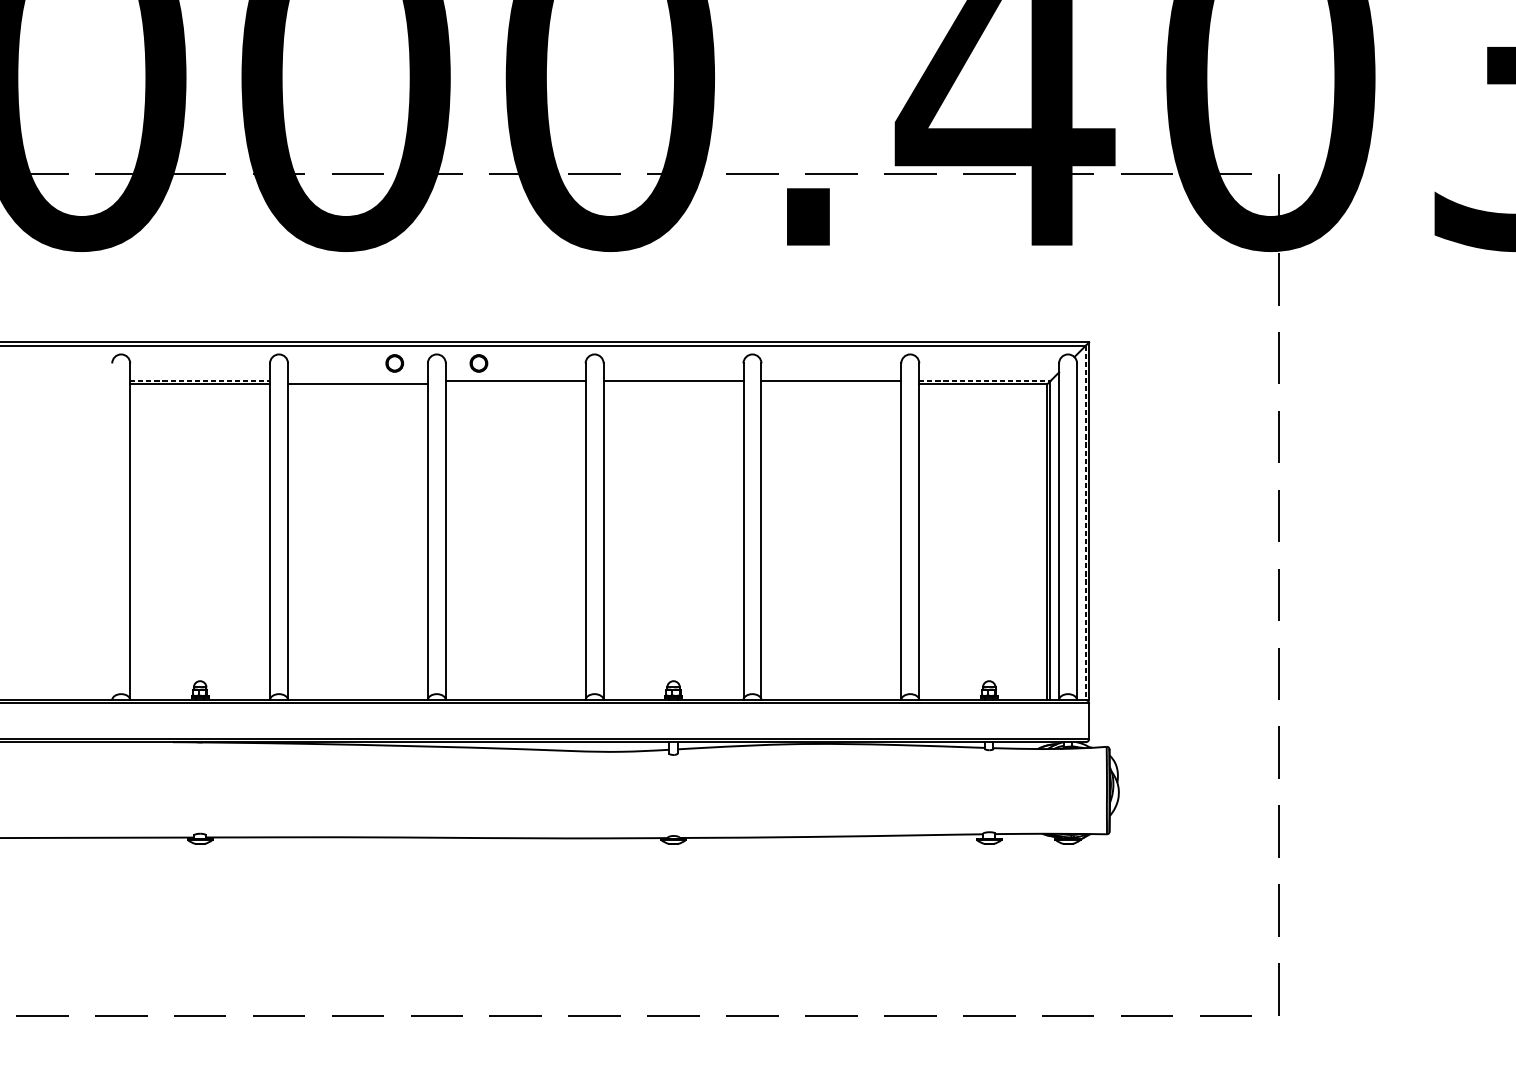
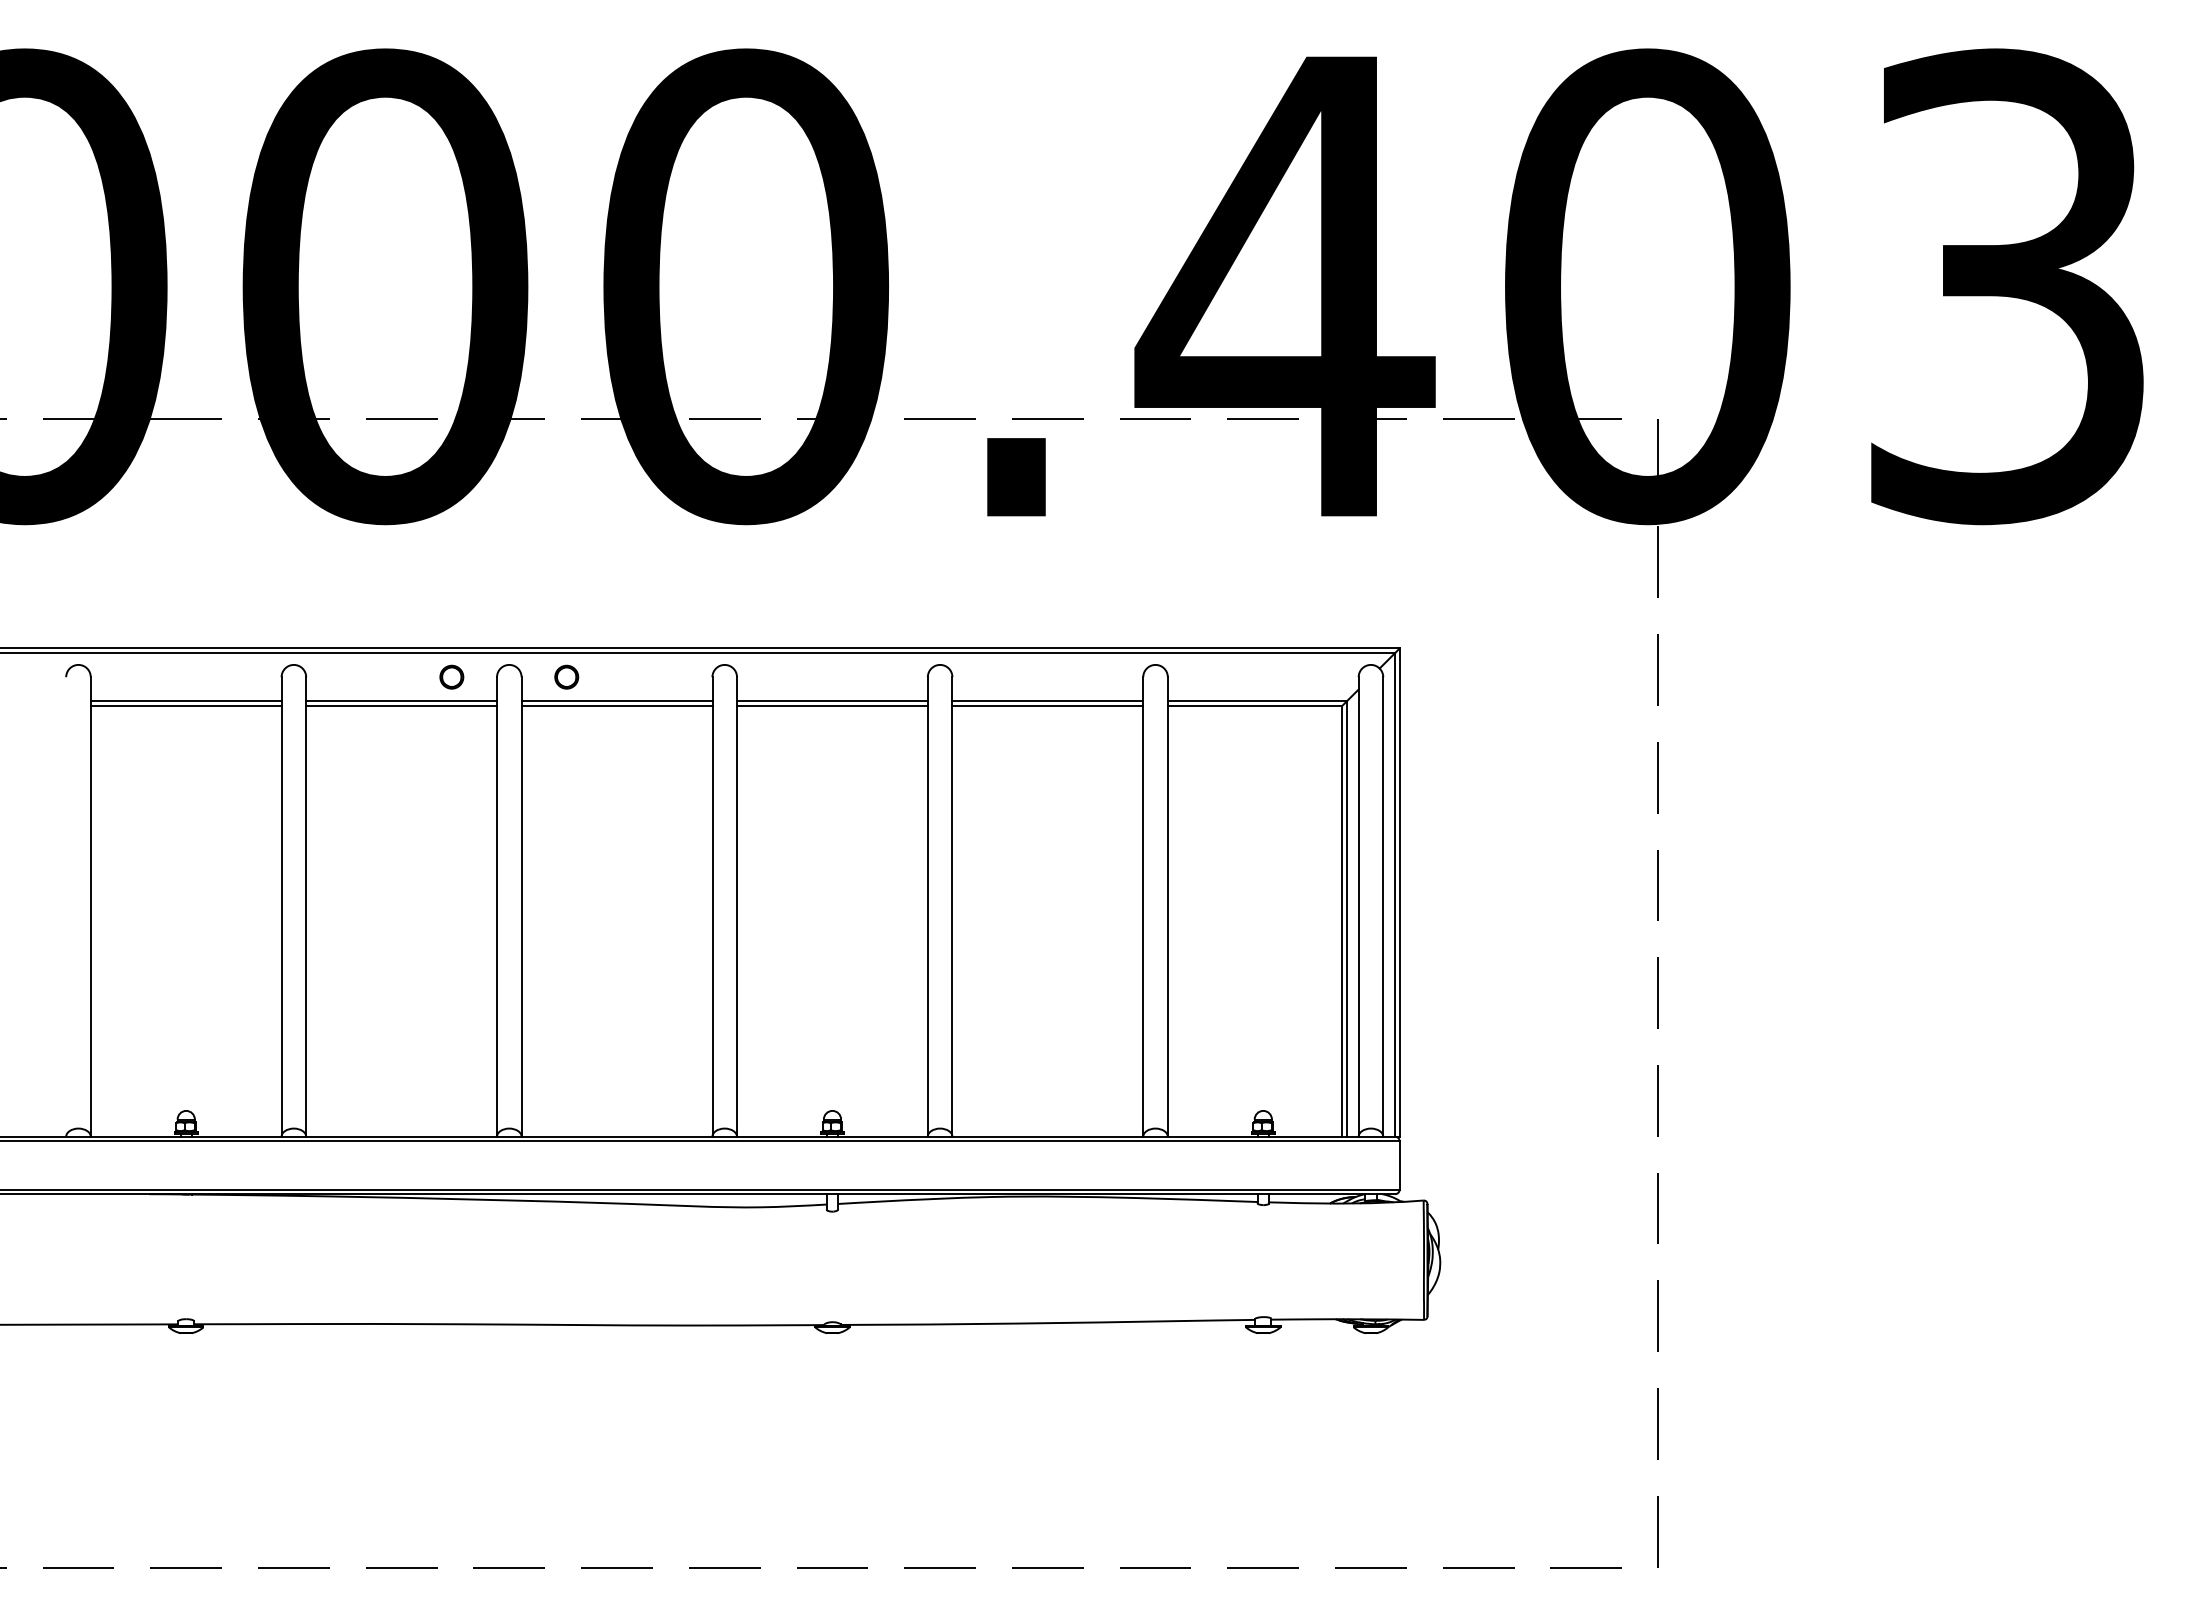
line: (200, 381) -> (186, 701), dashed -> solid
line: (357, 381) -> (401, 701), added
line: (984, 381) -> (1257, 701), dashed -> solid
line: (515, 384) -> (616, 705), added
line: (673, 384) -> (832, 705), added
line: (831, 384) -> (1047, 705), added
line: (1086, 522) -> (1395, 894), dashed -> solid

